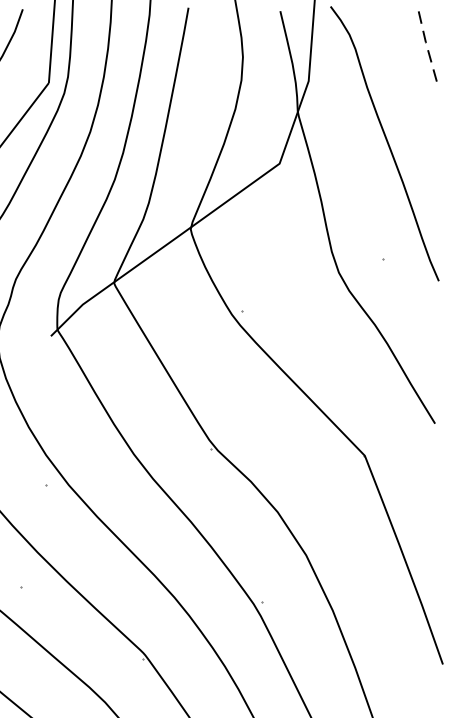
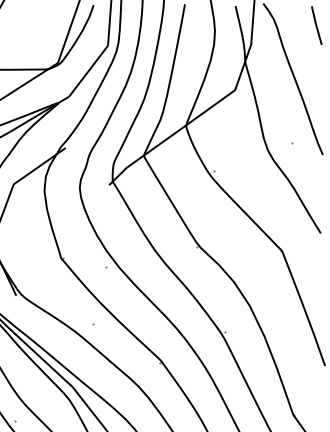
line: (427, 46) -> (316, 25), dashed -> solid

